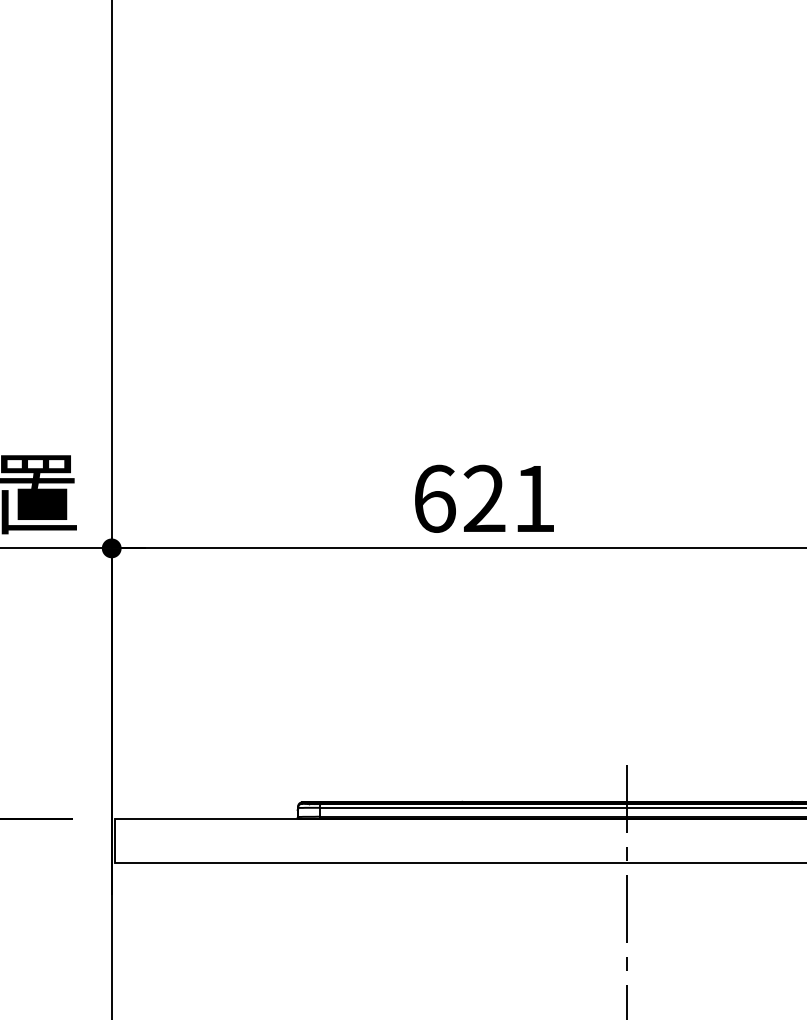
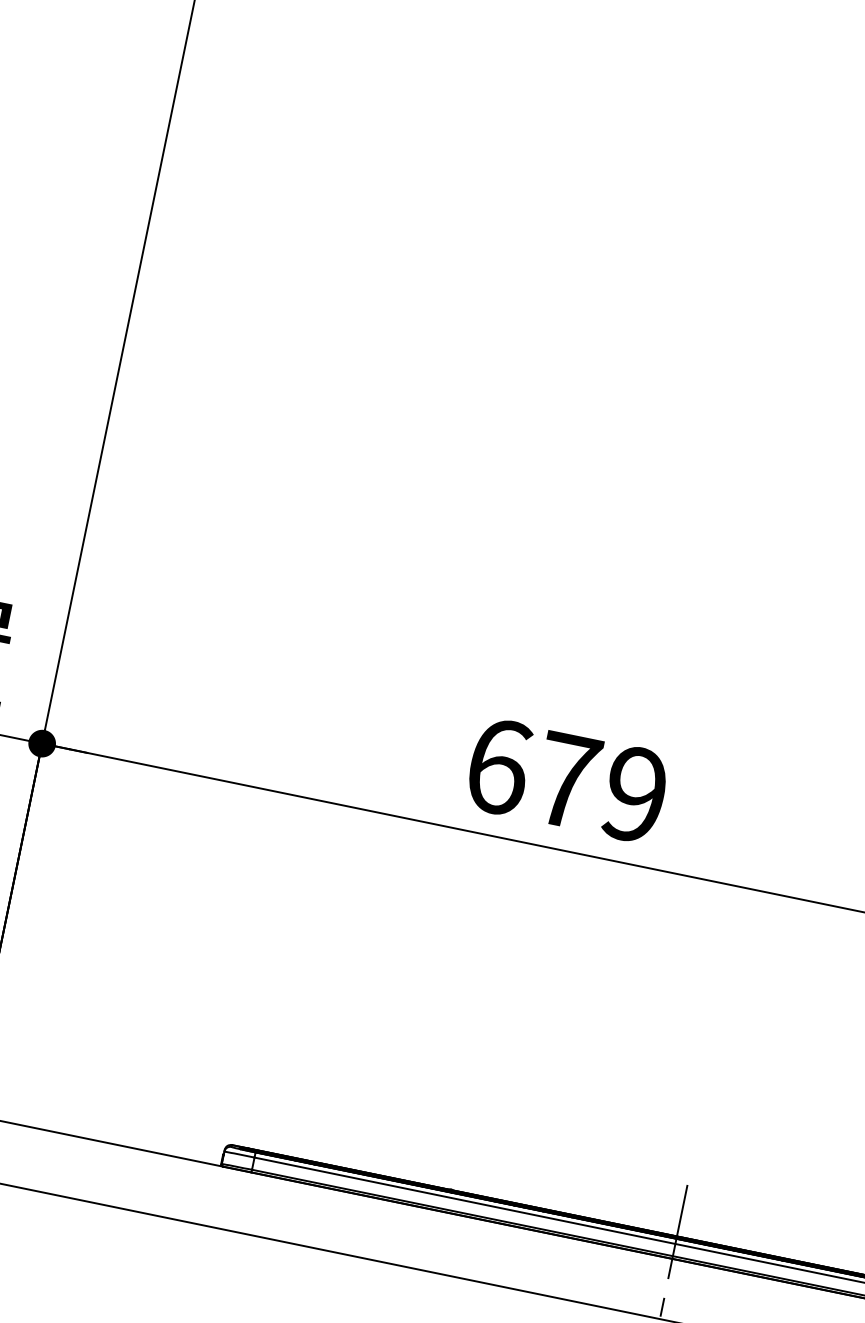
text: (508, 498) -> (599, 786), 621 -> 679

